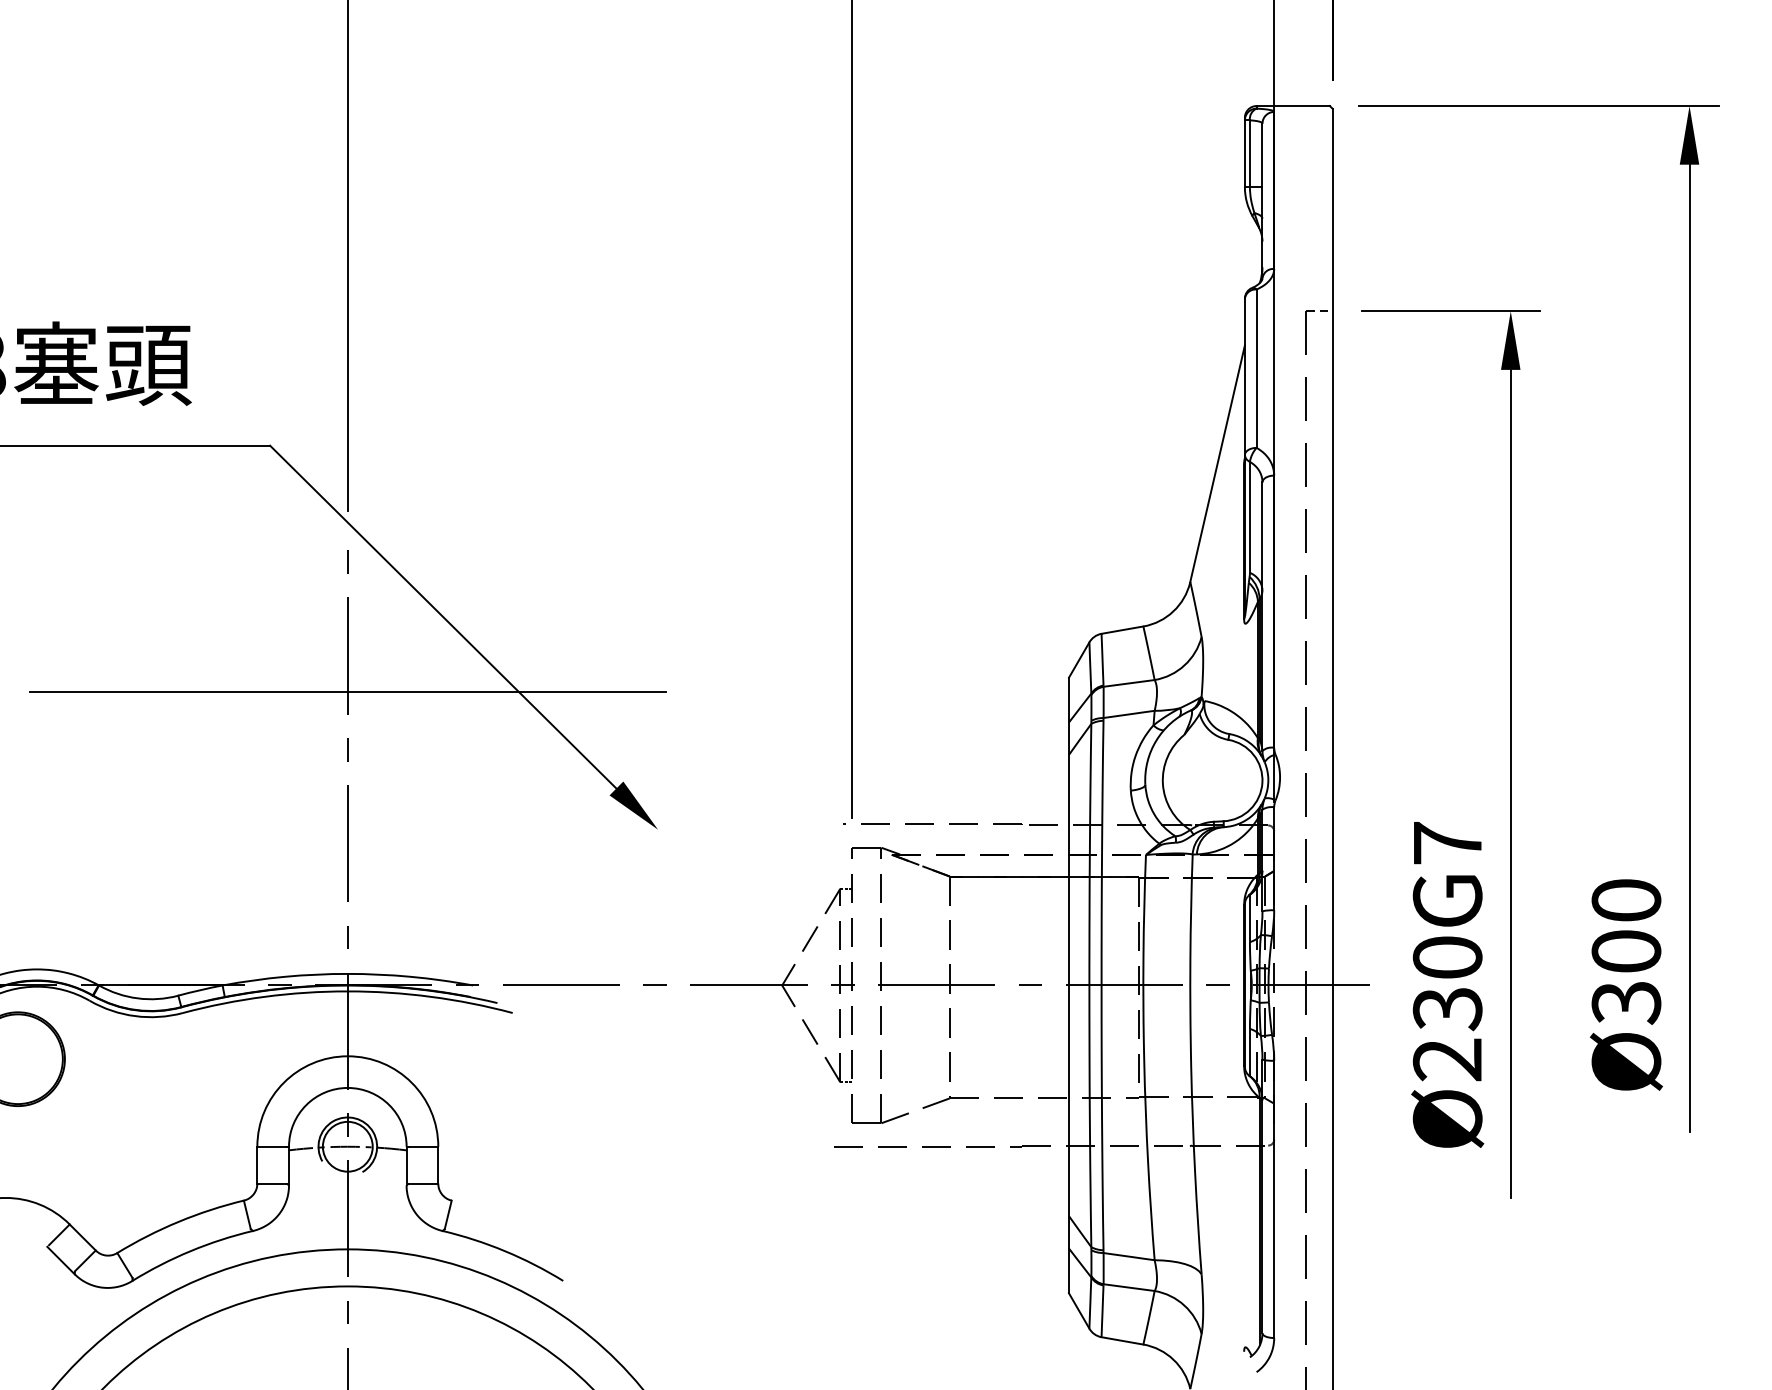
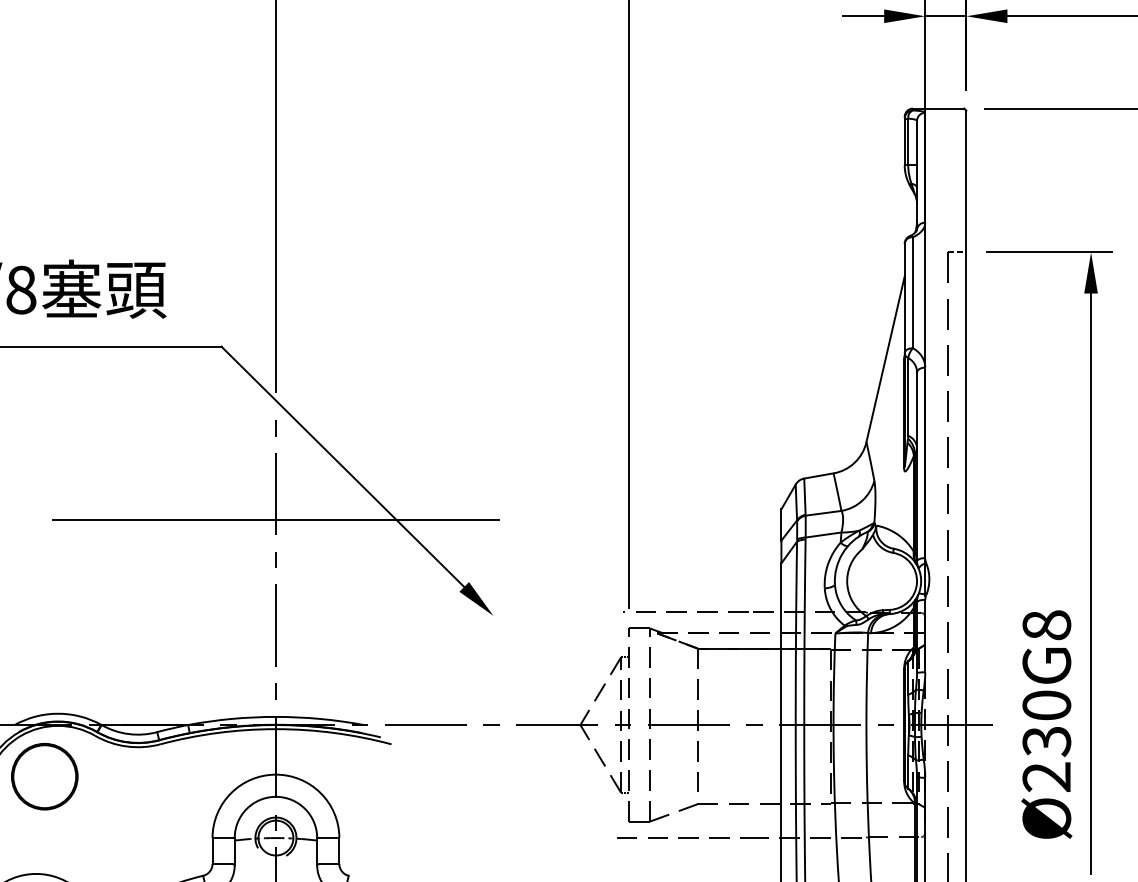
text: (1447, 842) -> (1046, 624), Ø230G7 -> Ø230G8

